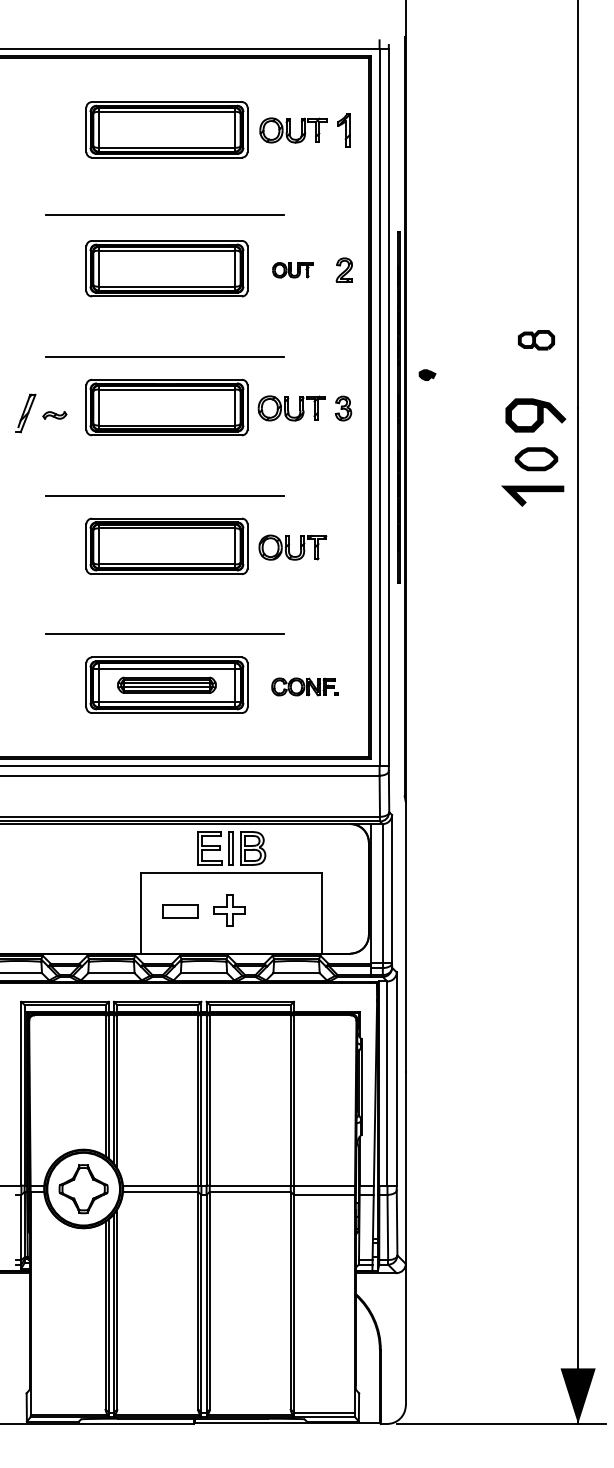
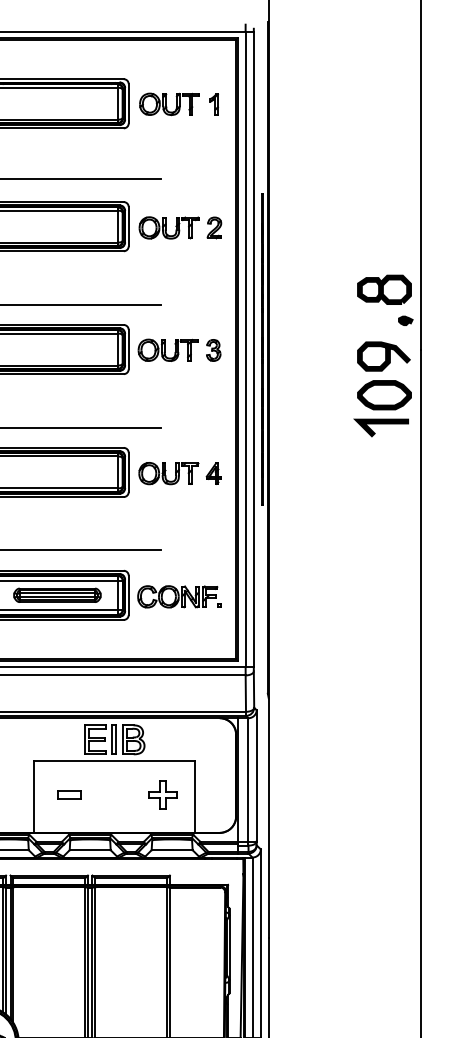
part: (344, 130) -> (214, 104), size x0.71
part: (292, 270) -> (168, 228), size x1.67
part: (536, 340) -> (384, 290), size x1.67
part: (427, 374) -> (405, 320), moved
part: (536, 459) -> (384, 395), size x1.43
part: (343, 547) -> (213, 473), added
part: (304, 686) -> (179, 596), size x1.43
part: (229, 910) -> (162, 794), moved
part: (180, 911) -> (69, 795), size x0.71

